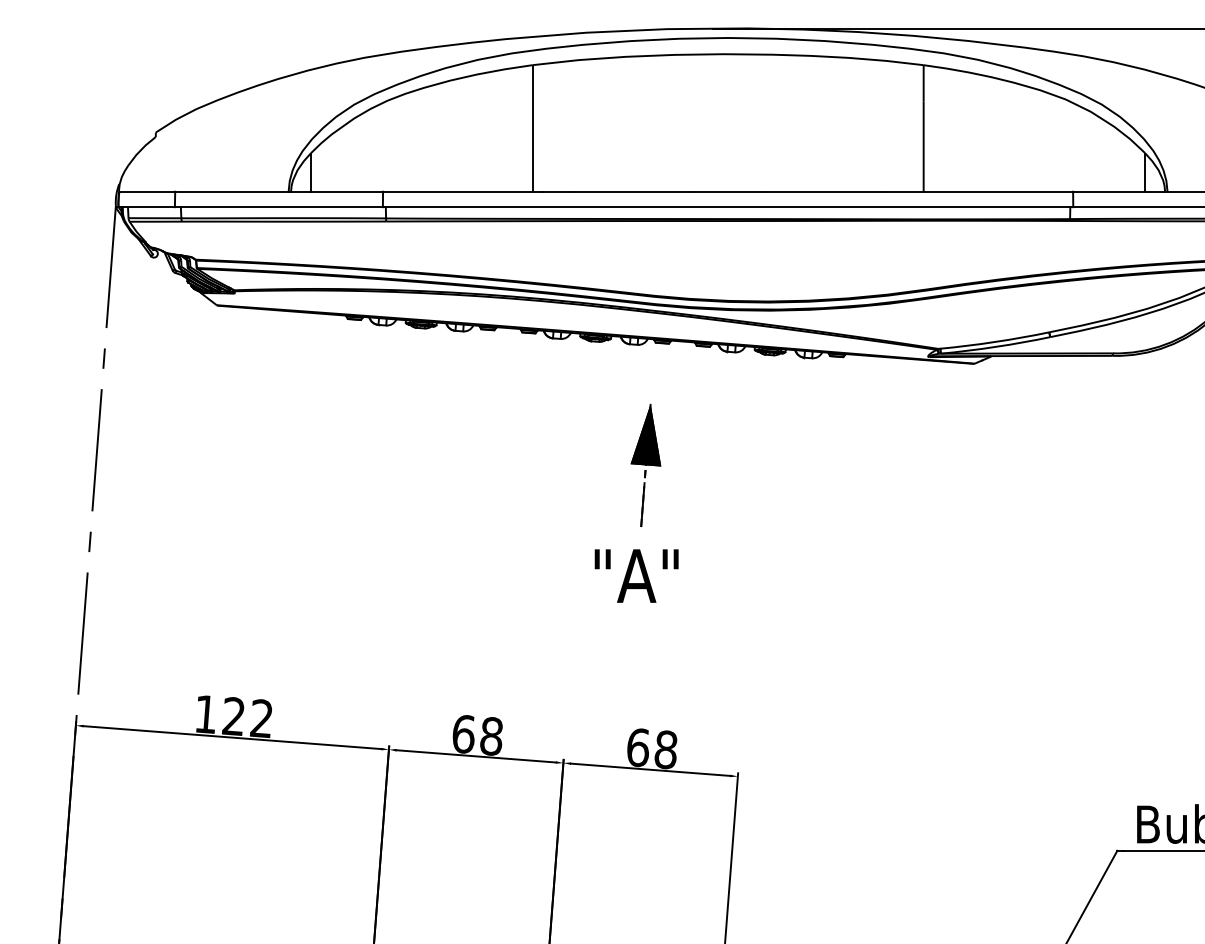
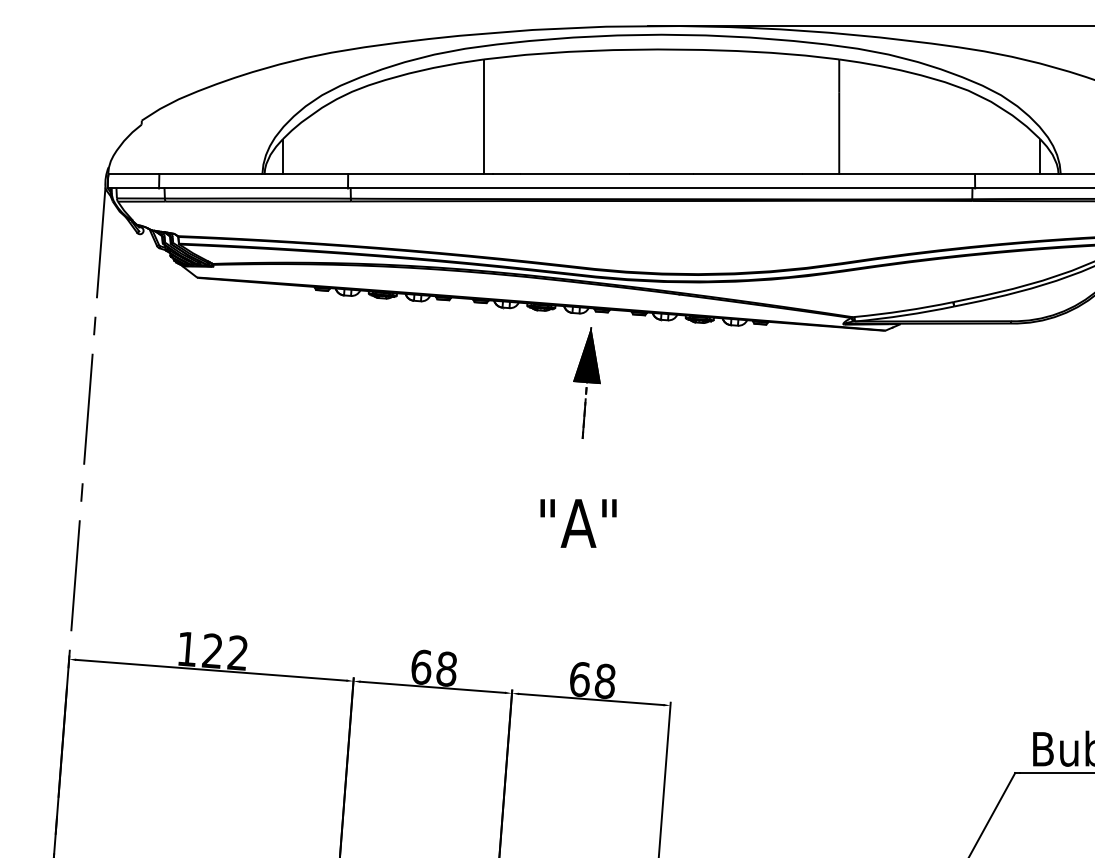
part: (645, 464) -> (586, 382), moved

